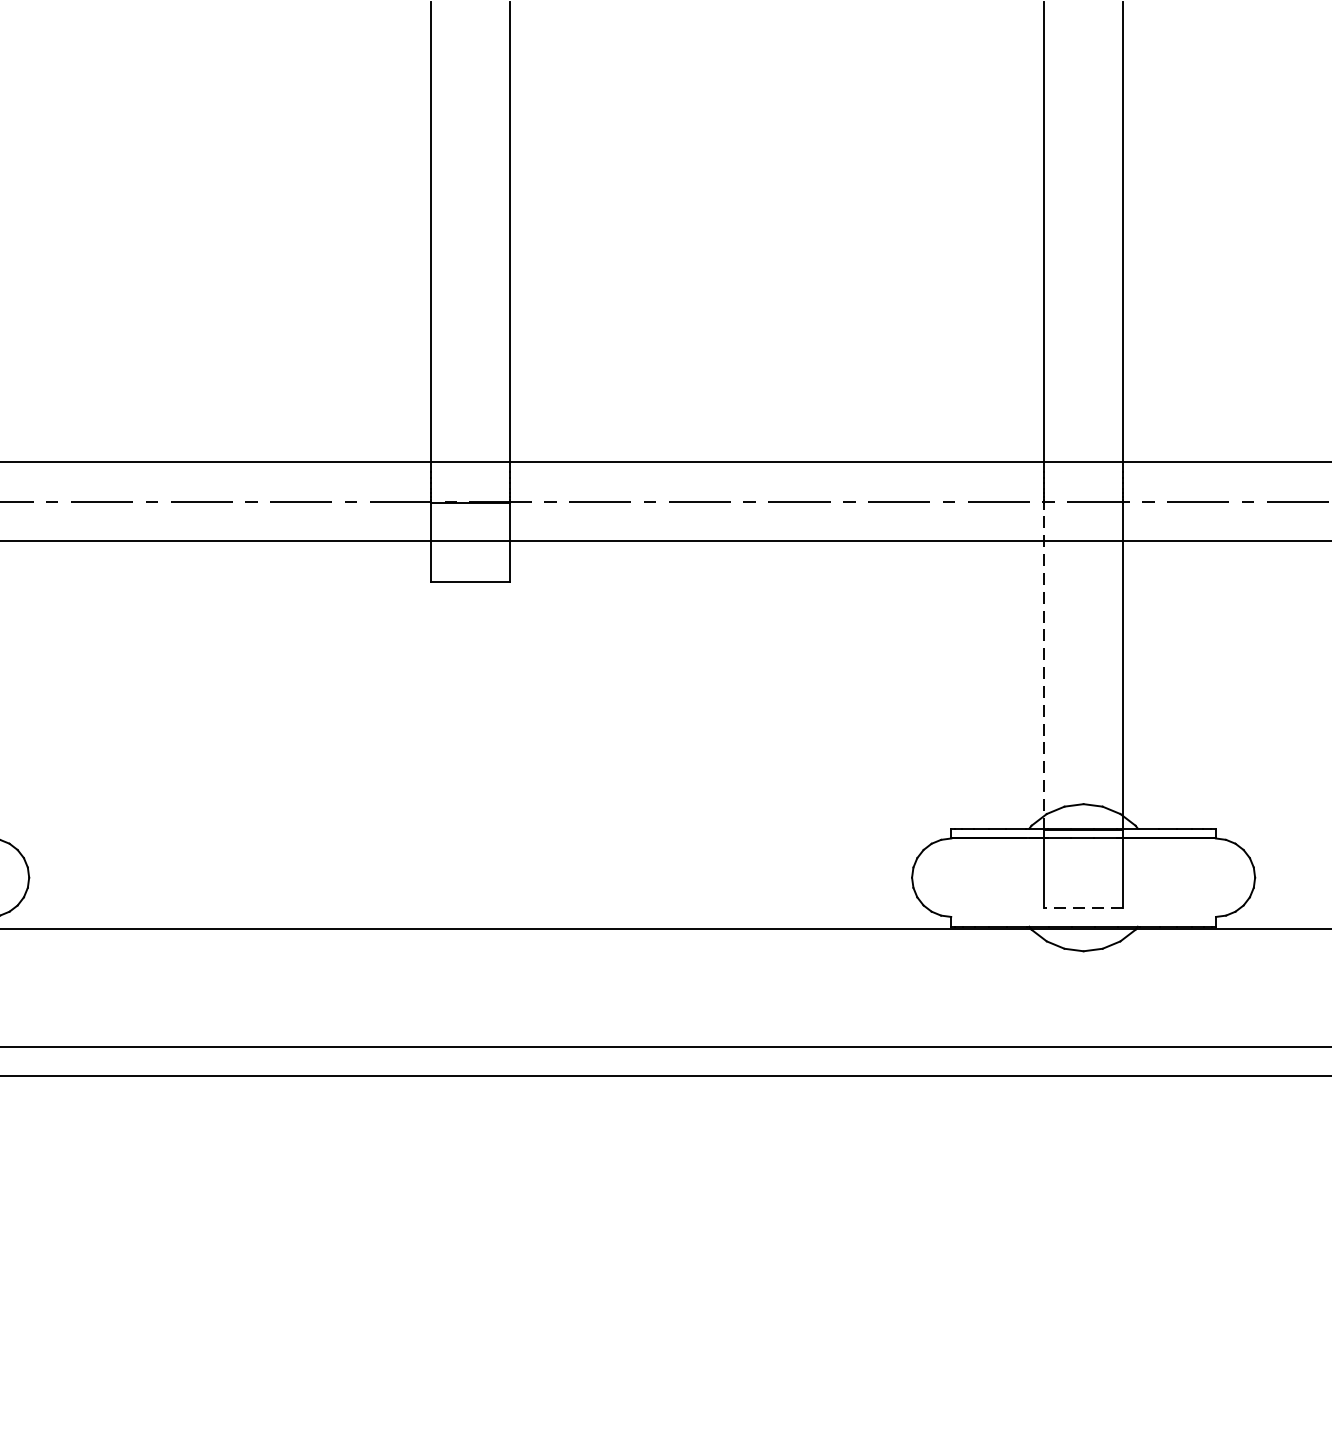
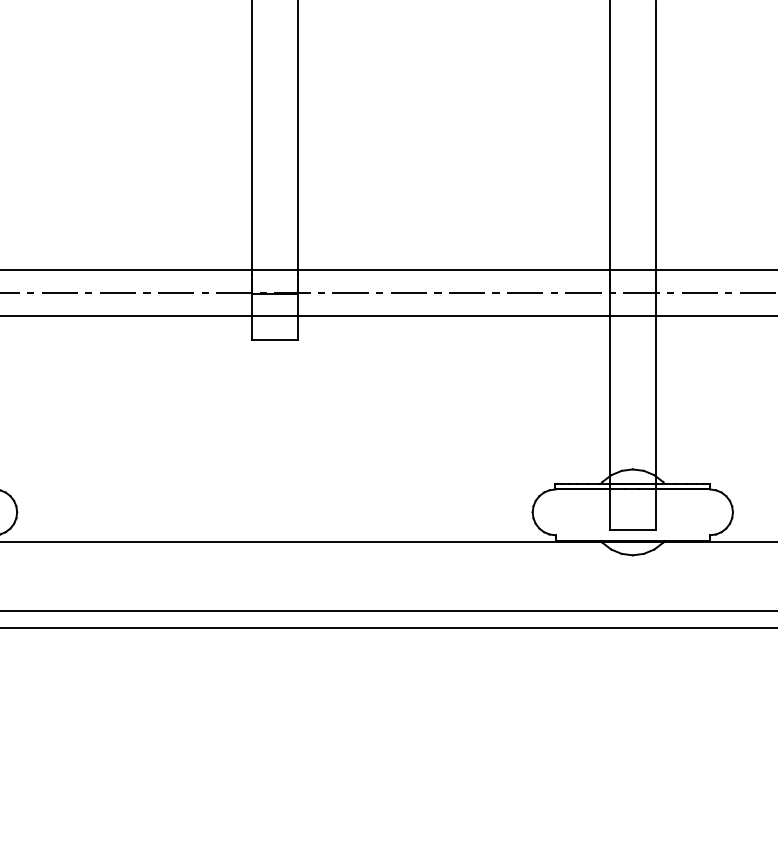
line: (1043, 665) -> (609, 388), dashed -> solid
line: (1083, 908) -> (632, 530), dashed -> solid

